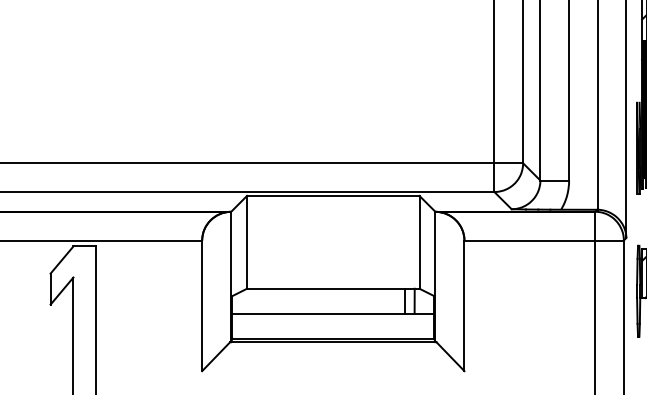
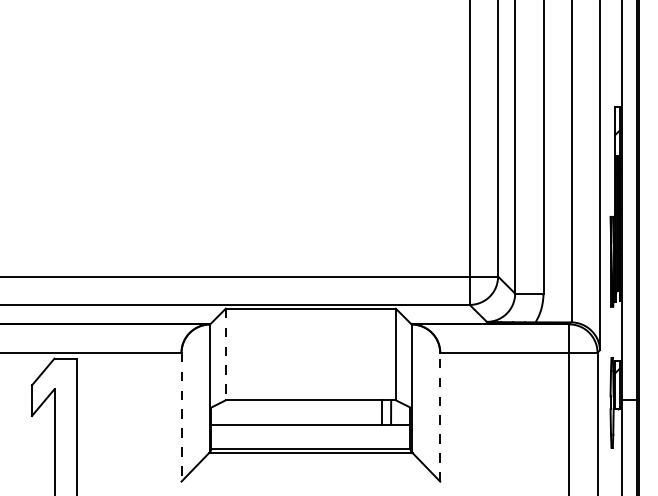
line: (246, 242) -> (225, 354), solid -> dashed
line: (464, 305) -> (440, 416), solid -> dashed
line: (202, 306) -> (181, 417), solid -> dashed

